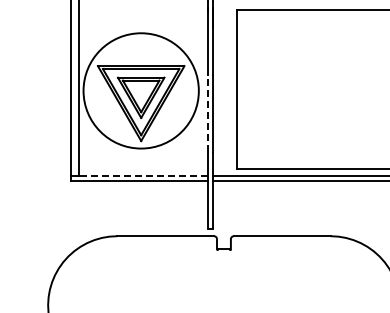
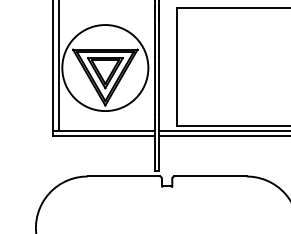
line: (208, 113) -> (155, 84), dashed -> solid
line: (143, 175) -> (107, 131), dashed -> solid

